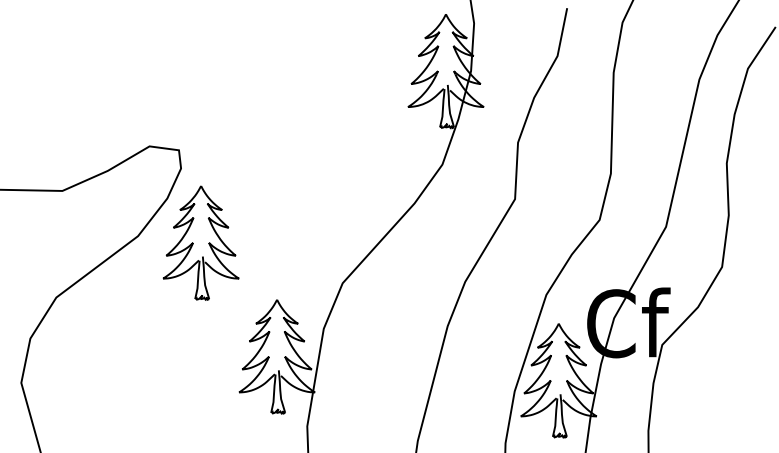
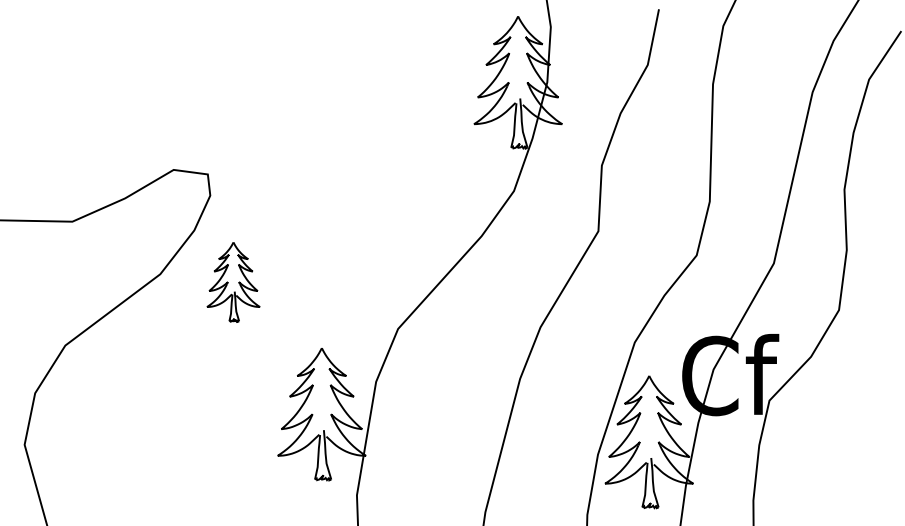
part: (200, 242) -> (232, 281), size x0.6

